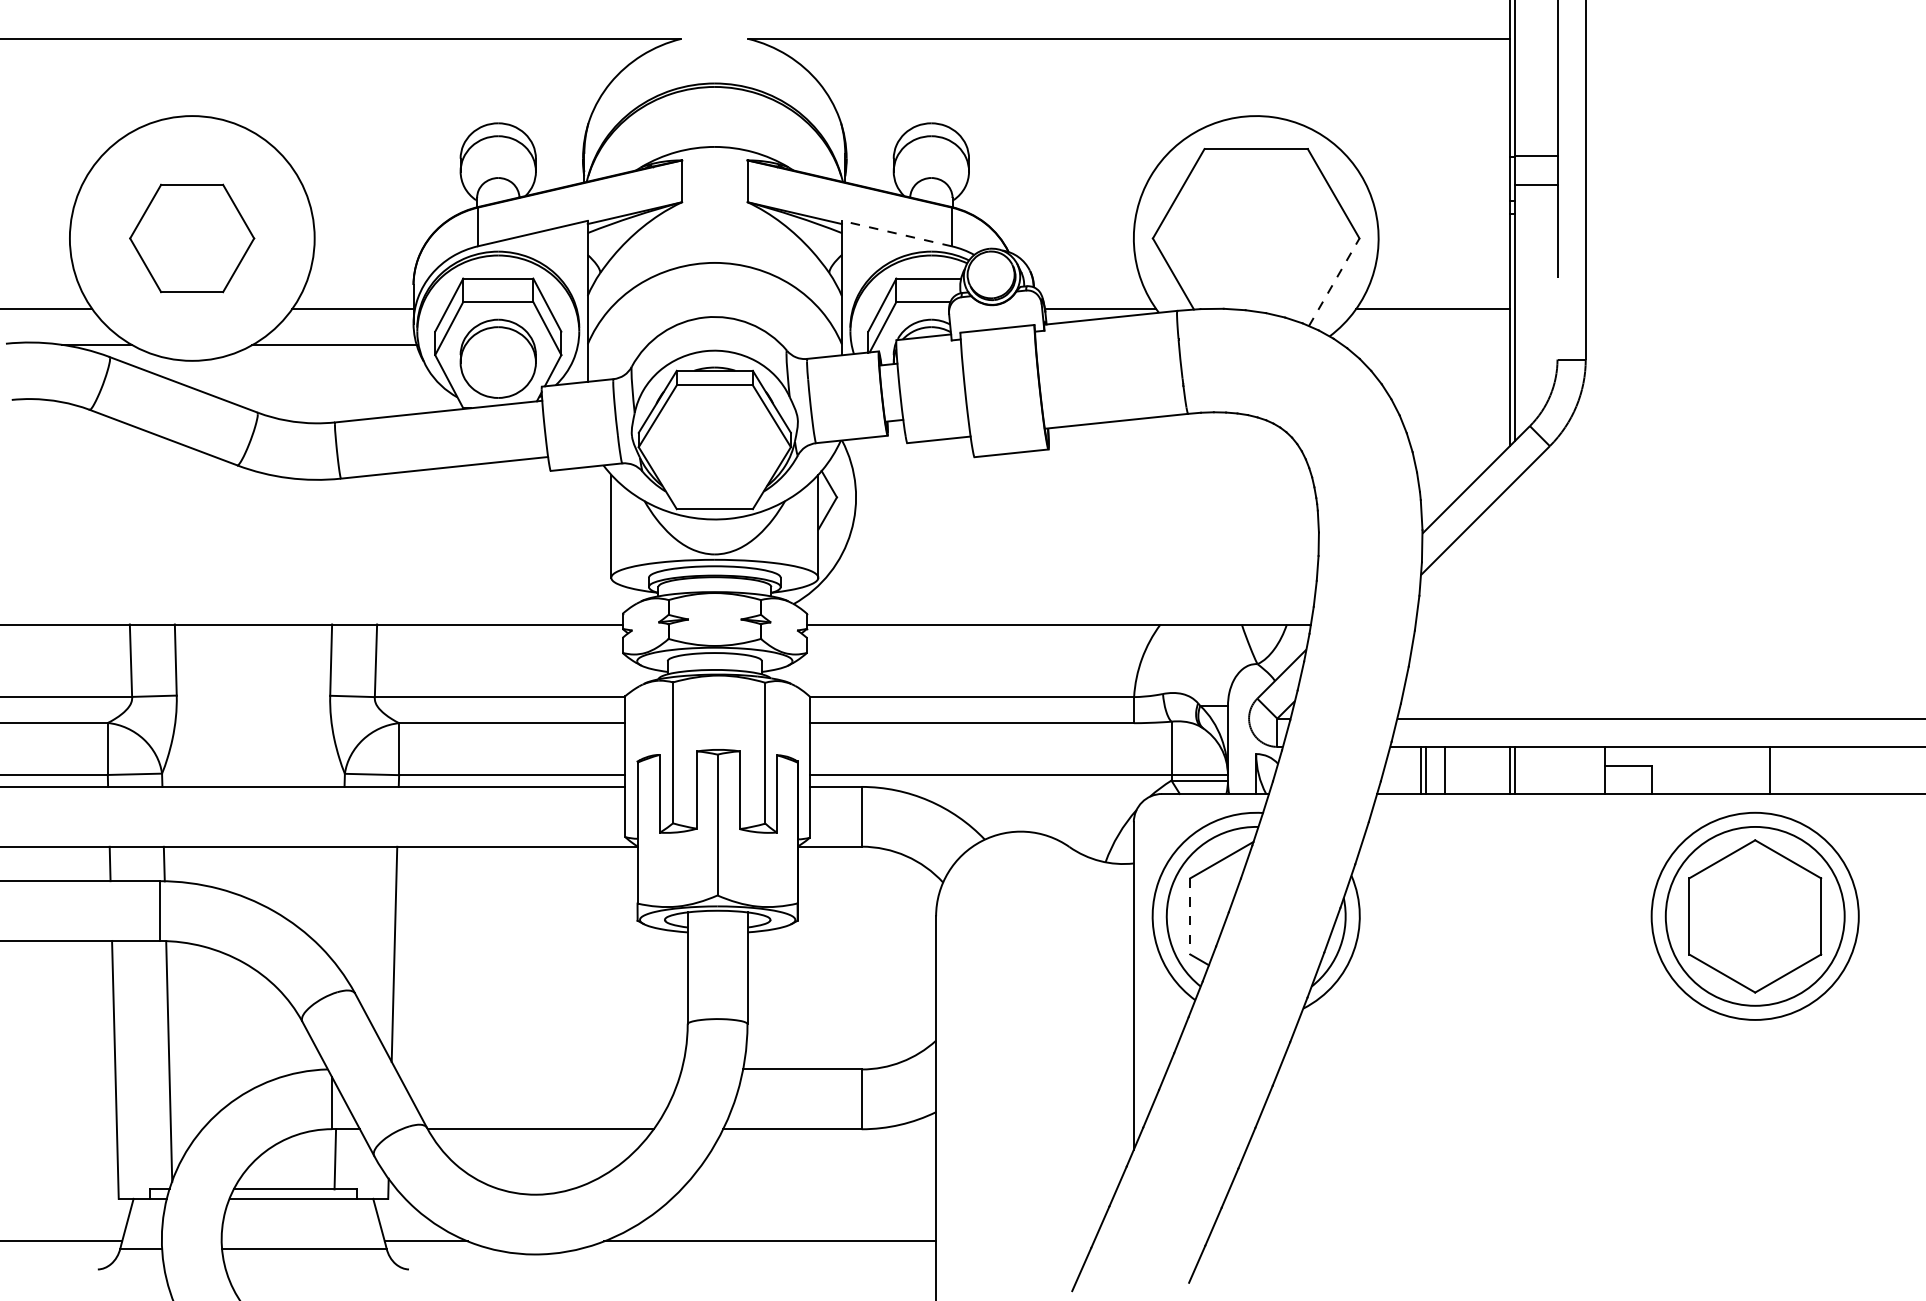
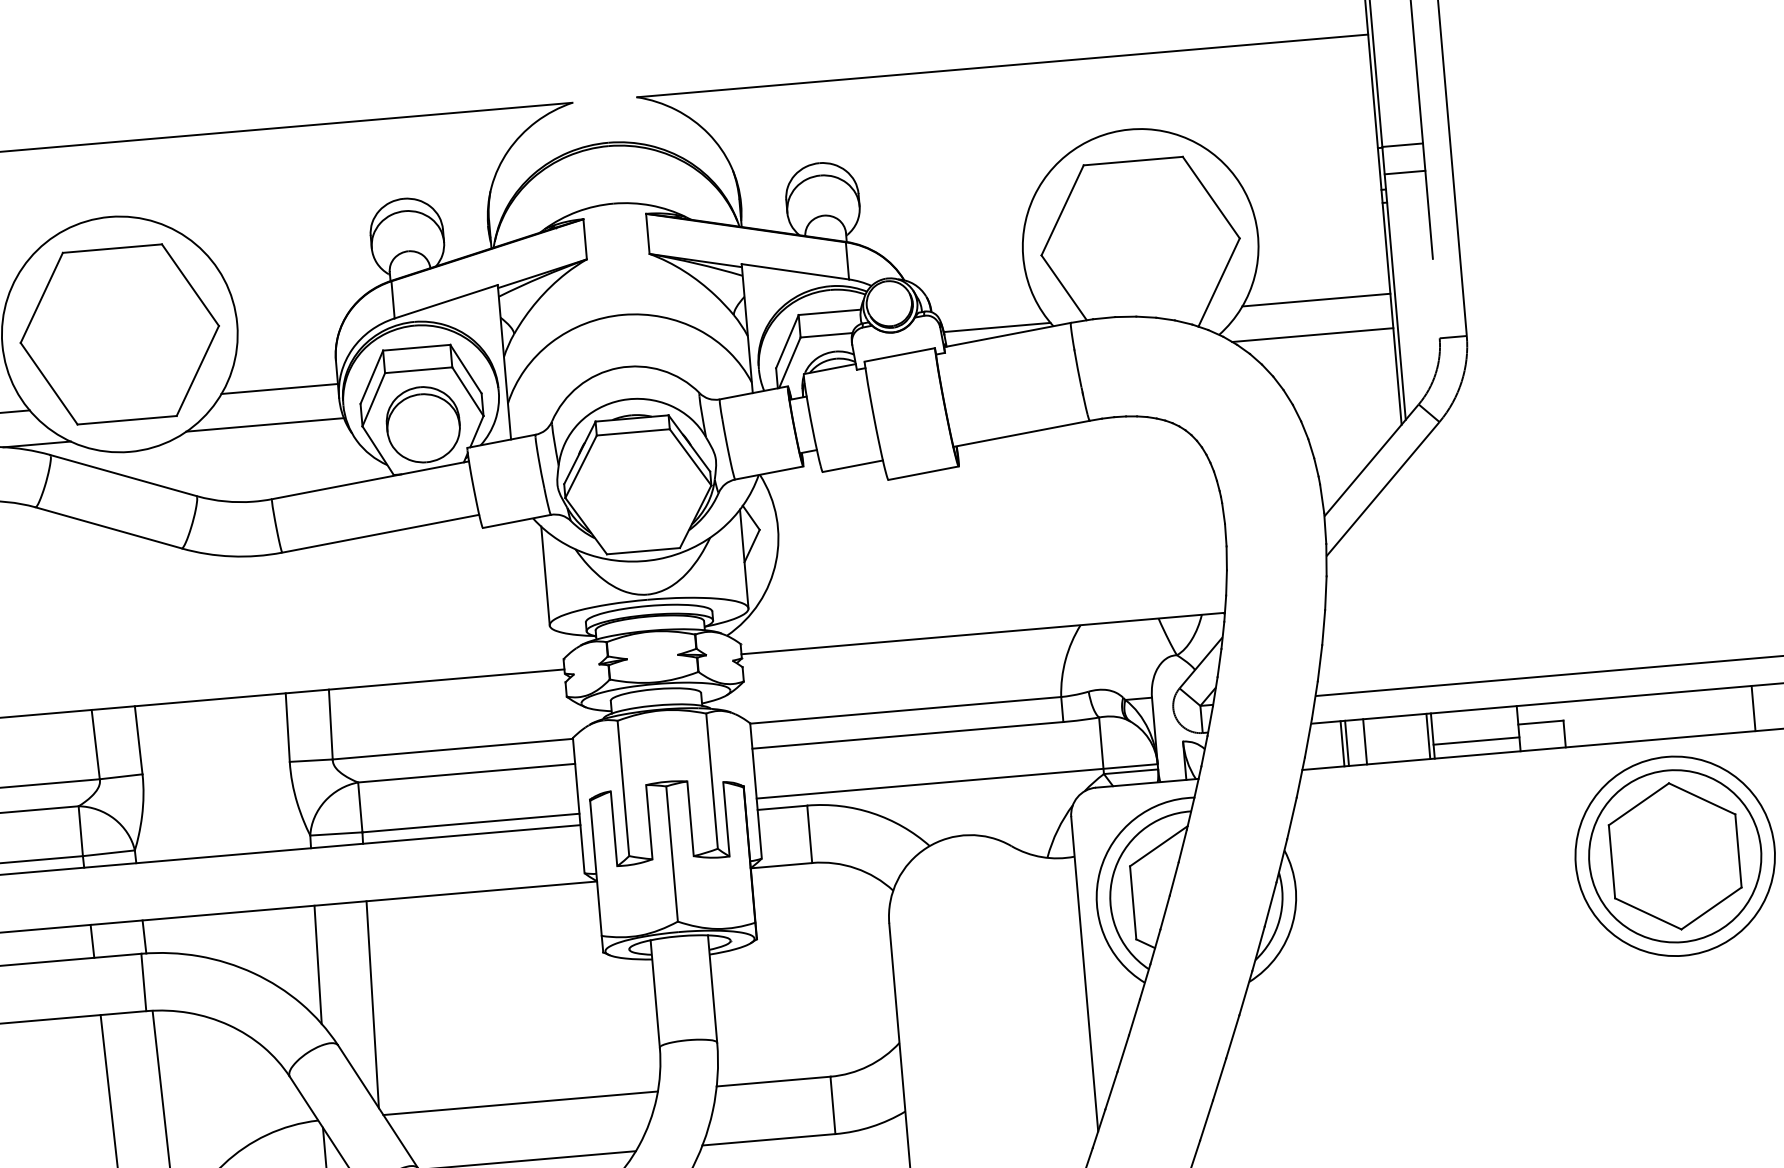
line: (896, 233) -> (795, 271), dashed -> solid
part: (191, 238) -> (119, 334), size x1.67
line: (1334, 282) -> (1219, 282), dashed -> solid
line: (1426, 344) -> (1312, 334), added
line: (1770, 769) -> (1753, 707), moved
line: (1559, 779) -> (1476, 741), added
line: (341, 907) -> (318, 964), added
line: (1190, 916) -> (1133, 902), dashed -> solid
line: (538, 1069) -> (520, 1103), added

